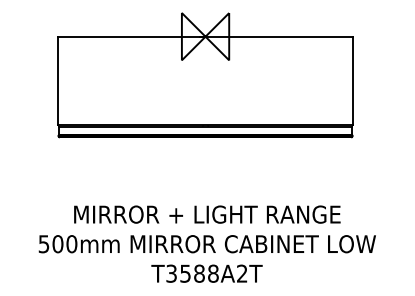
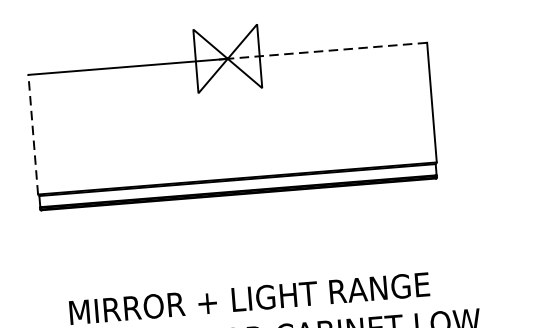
line: (279, 36) -> (327, 50), solid -> dashed
line: (57, 80) -> (32, 133), solid -> dashed

